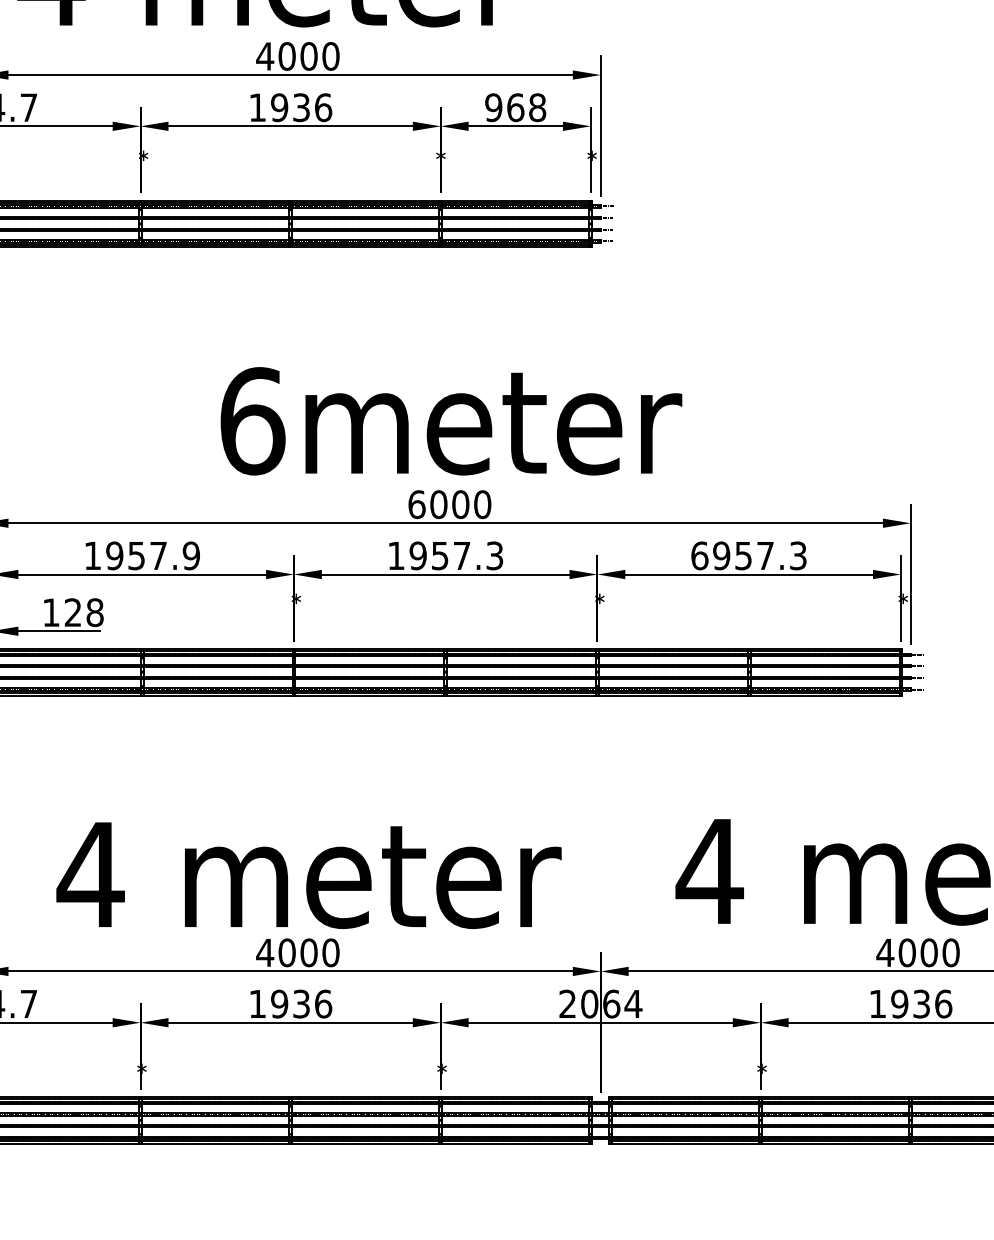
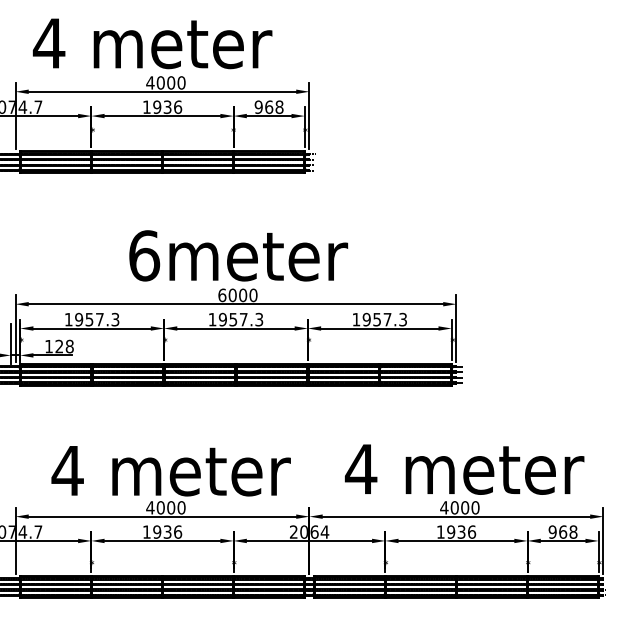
text: (191, 555) -> (115, 319), 1957.9 -> 1957.3
text: (699, 555) -> (356, 319), 6957.3 -> 1957.3

